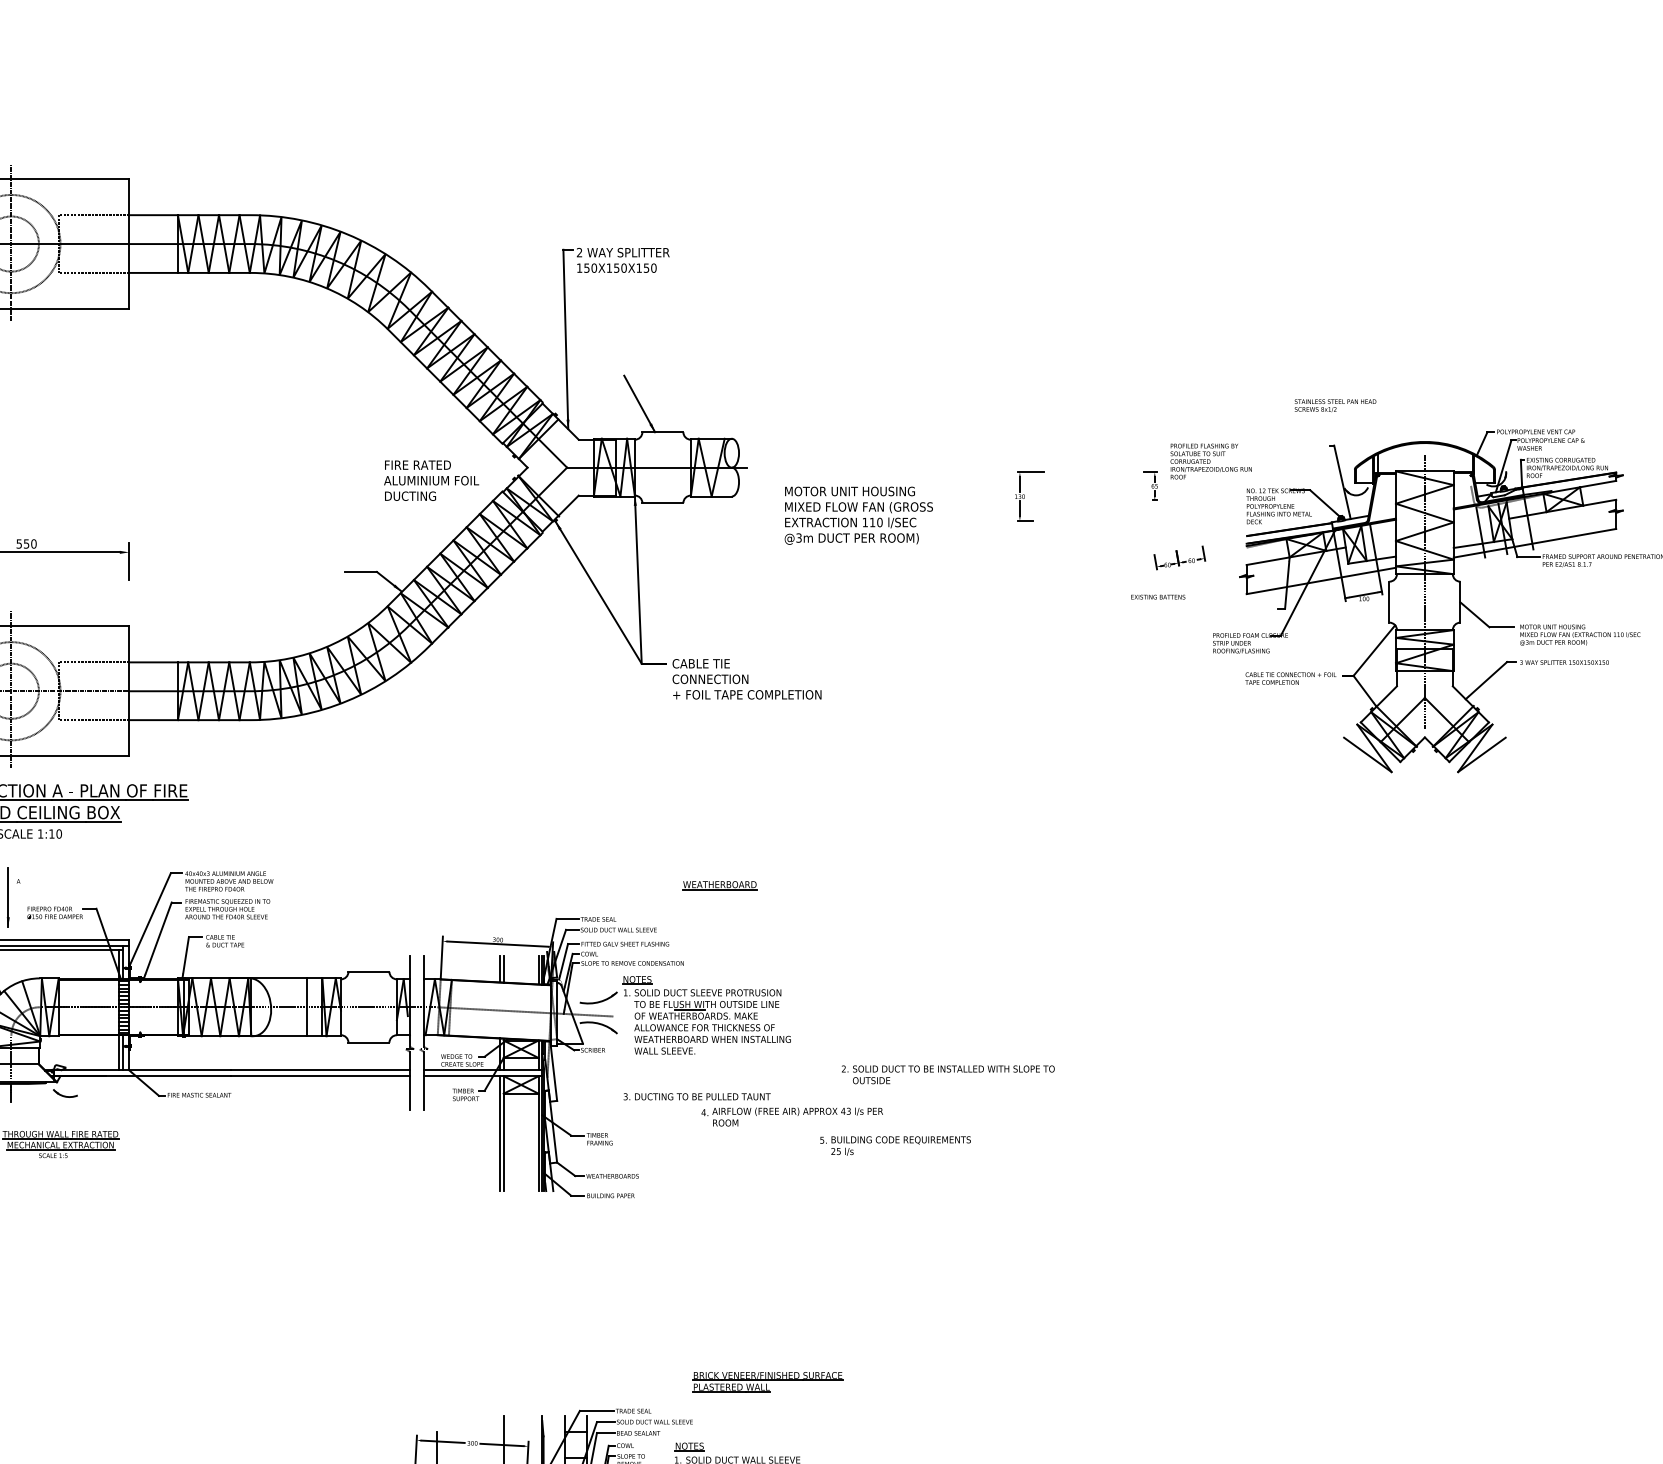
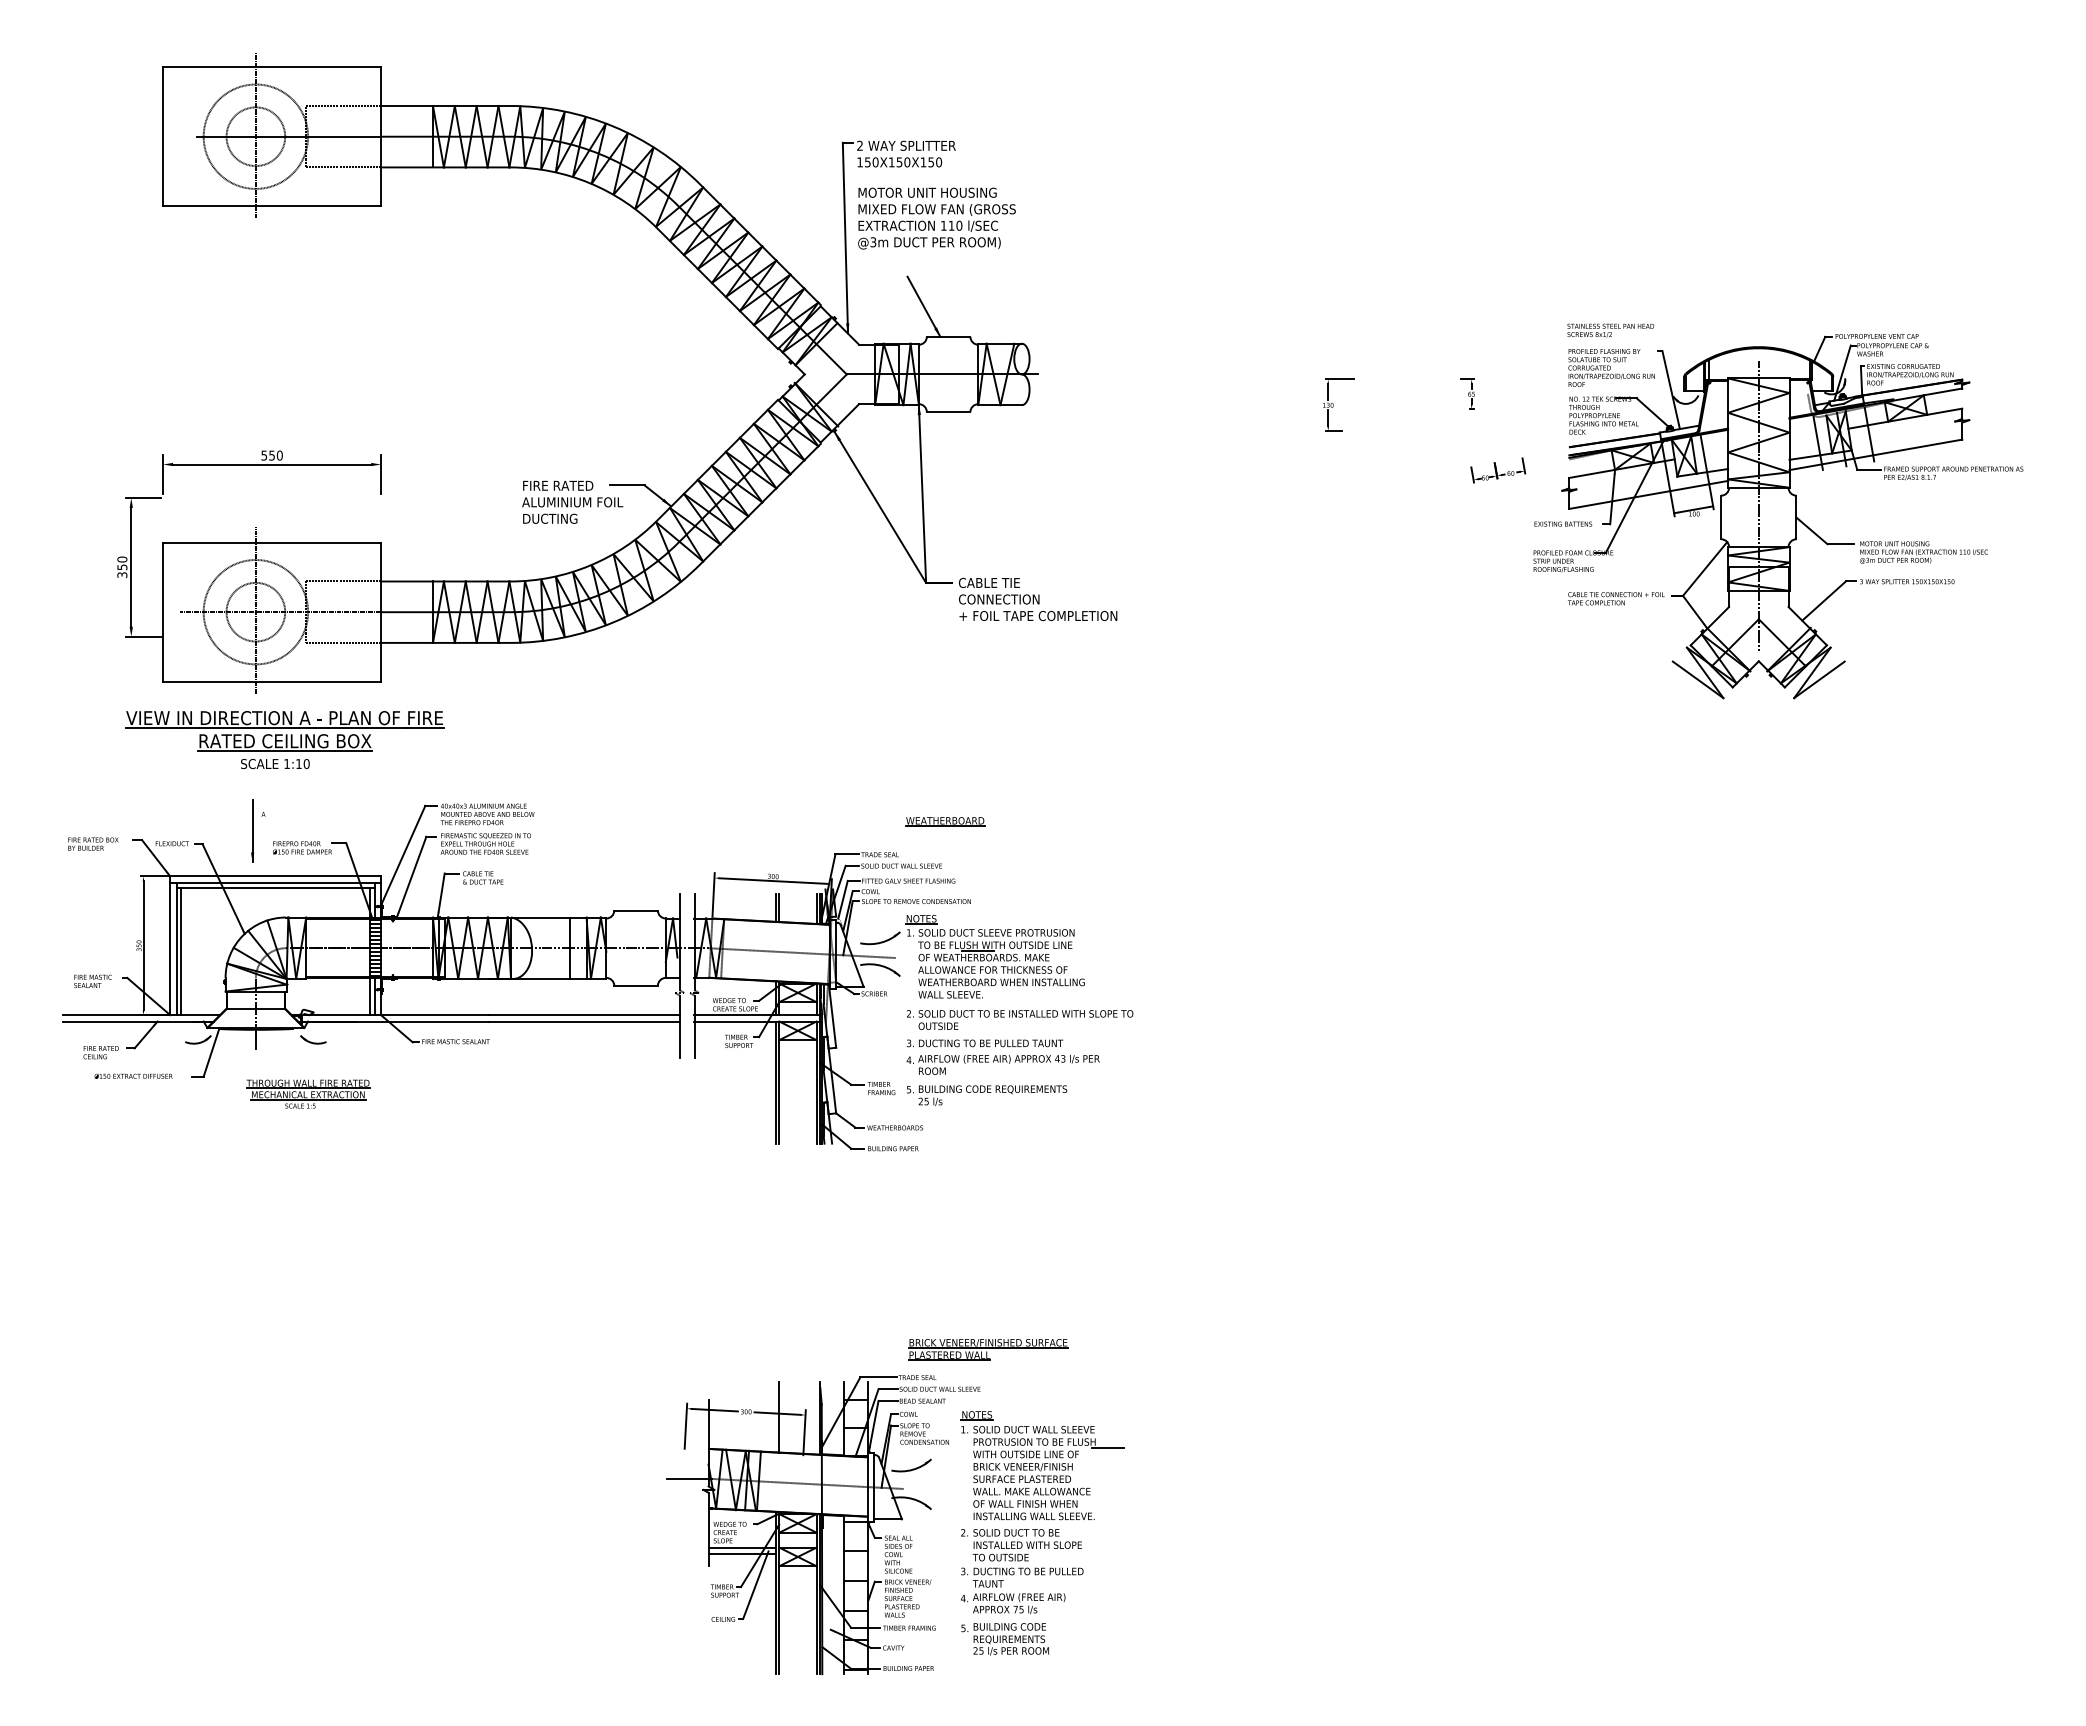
text: (1335, 405) -> (1610, 330), moved
text: (1211, 461) -> (1611, 367), moved
text: (431, 479) -> (572, 501), moved
text: (858, 515) -> (936, 218), moved
text: (1158, 596) -> (1563, 523), moved
part: (720, 885) -> (945, 821), moved
text: (948, 1074) -> (1020, 1019), moved
text: (791, 1116) -> (1002, 1064), moved
text: (896, 1145) -> (987, 1095), moved
part: (768, 1381) -> (988, 1349), moved

